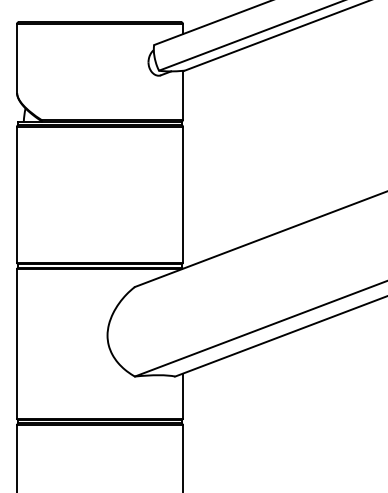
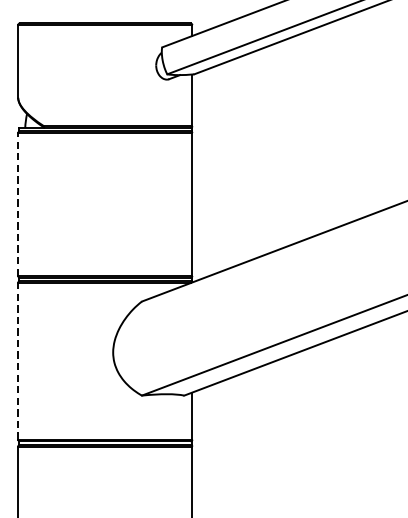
line: (17, 194) -> (18, 204), solid -> dashed
line: (17, 343) -> (18, 360), solid -> dashed

